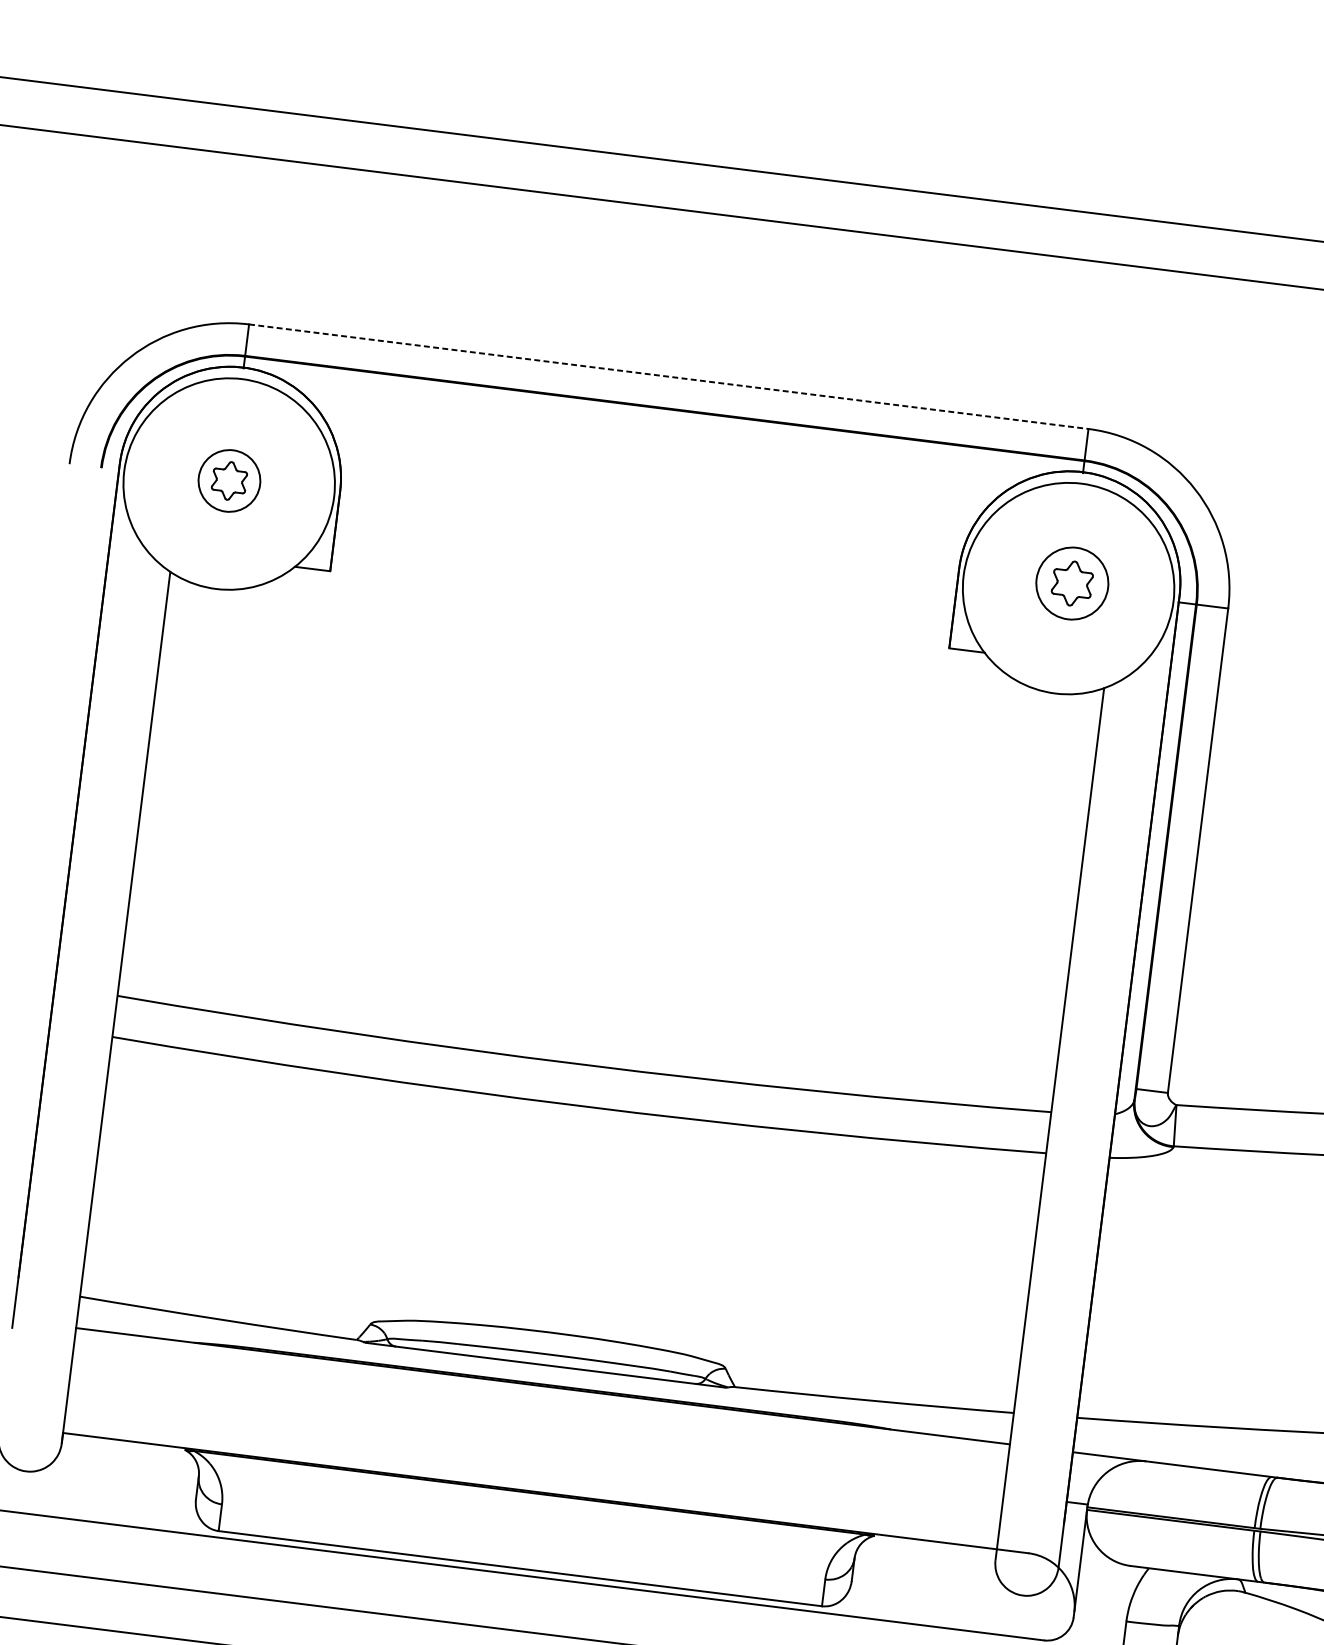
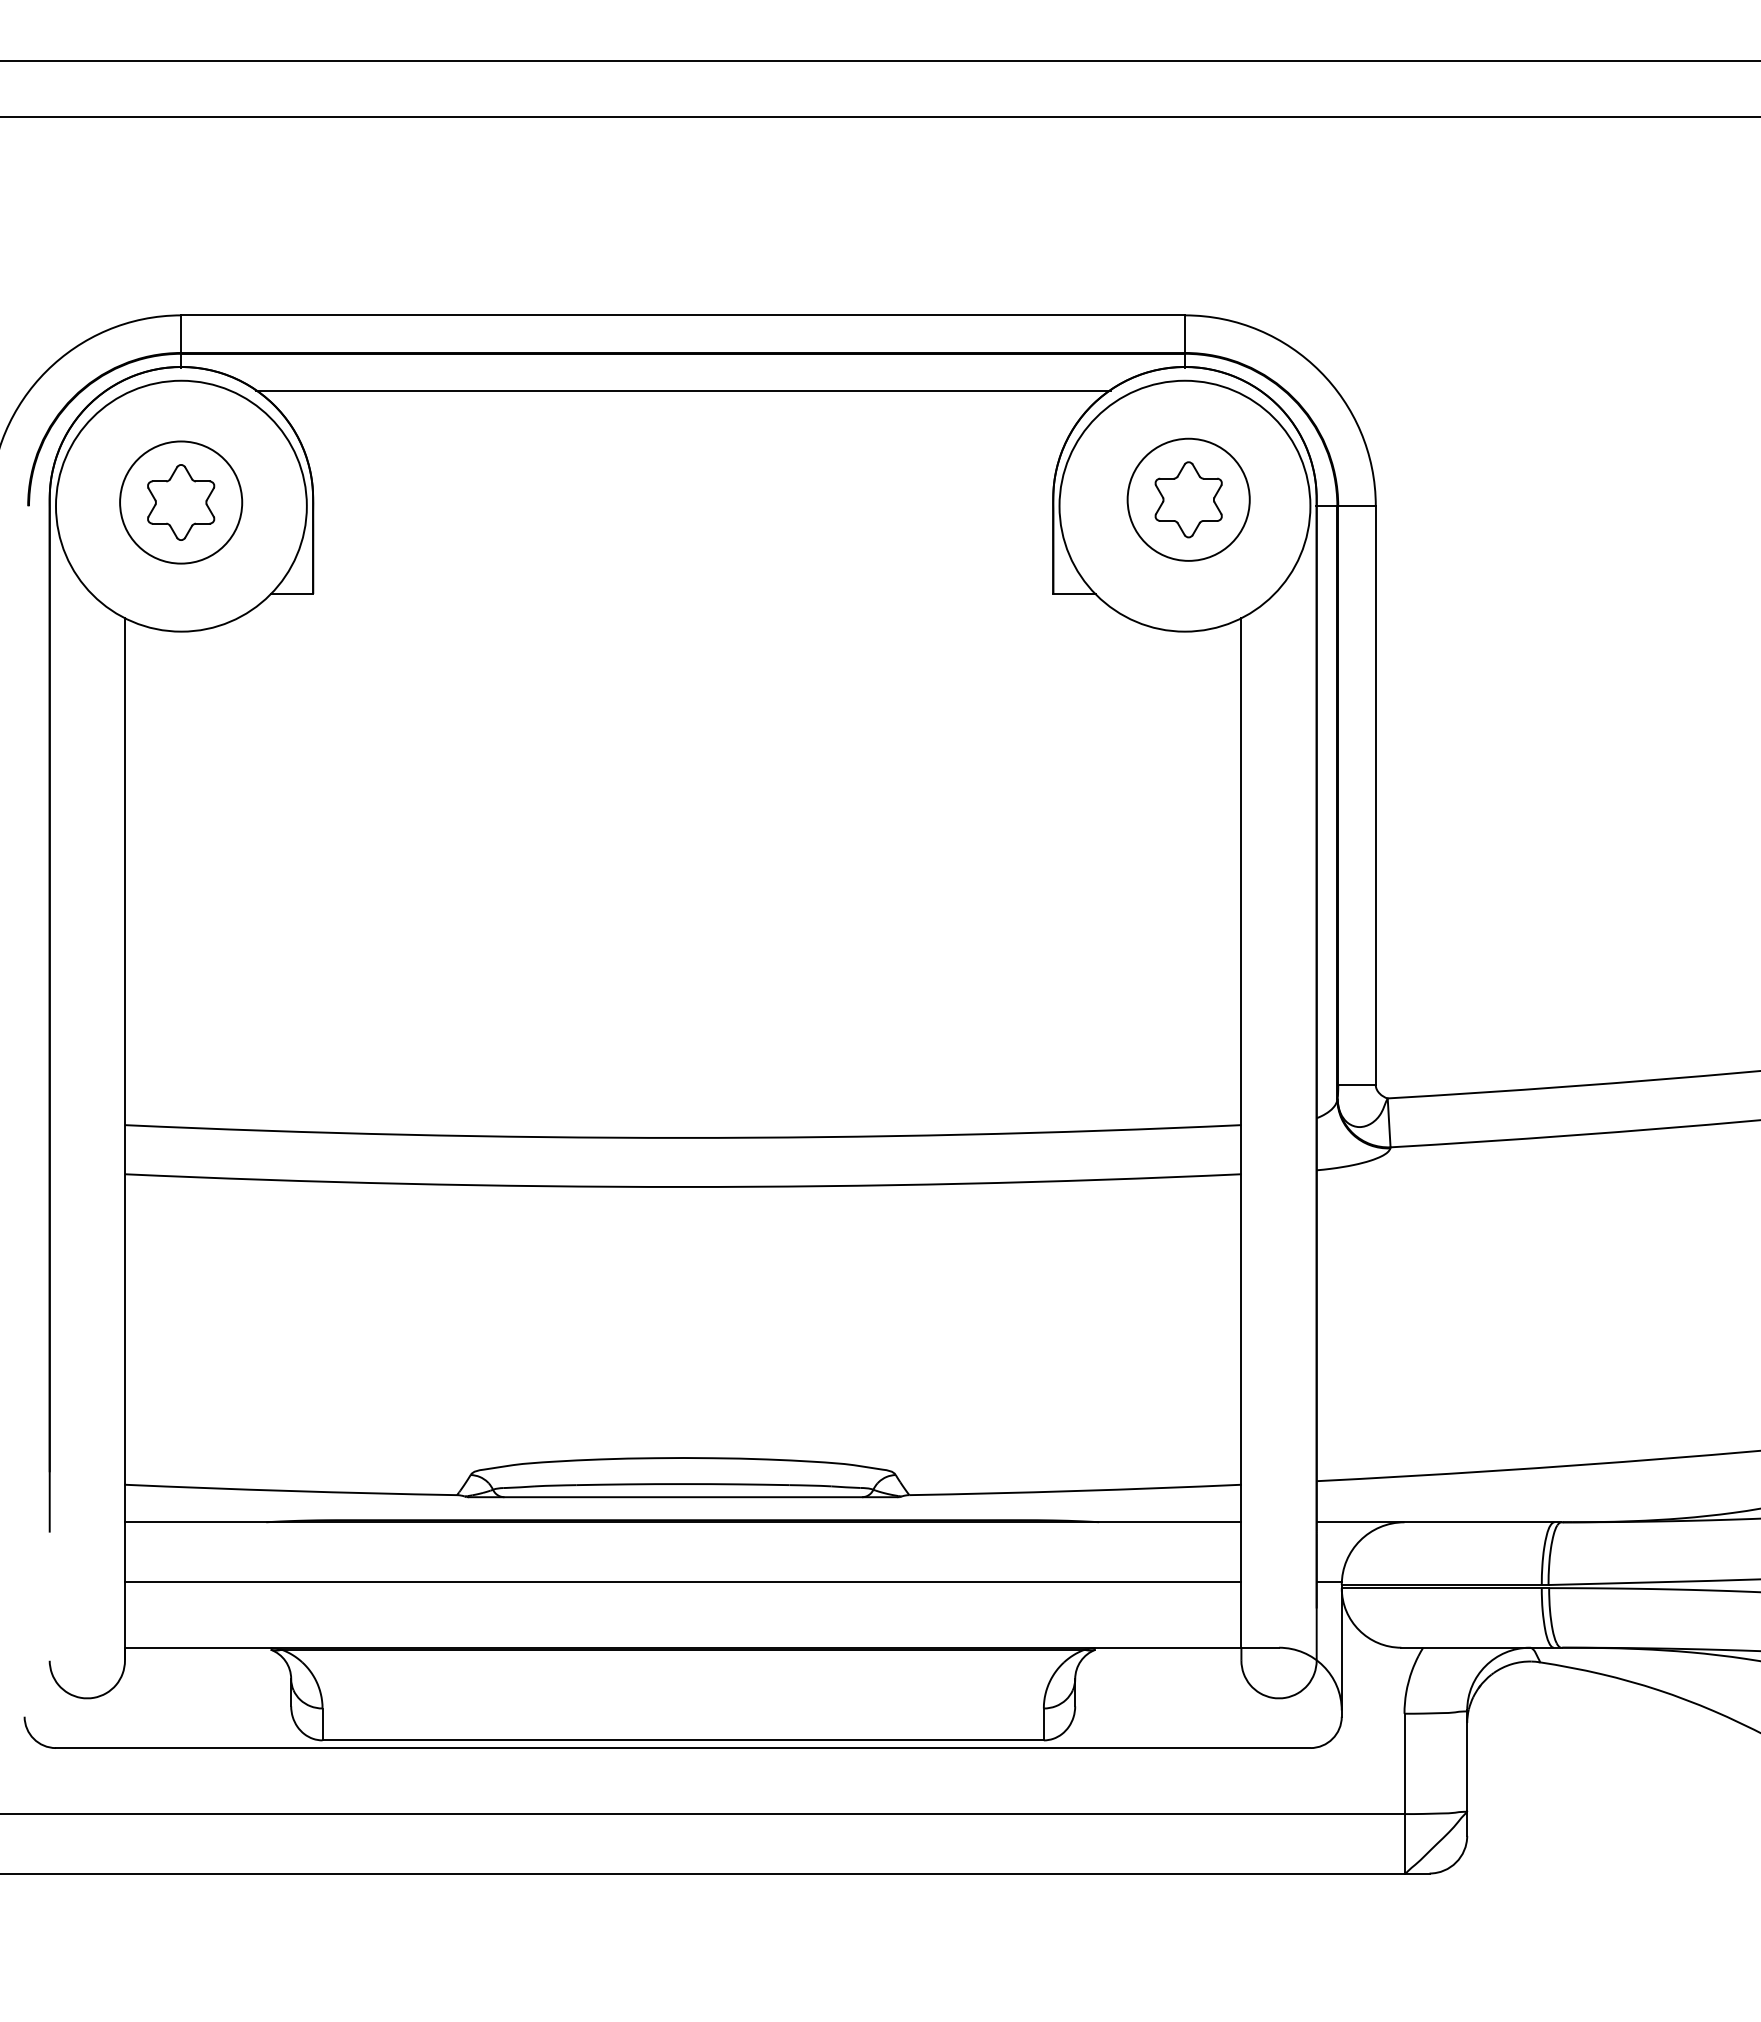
line: (669, 376) -> (683, 315), dashed -> solid
line: (660, 440) -> (682, 391), added
part: (229, 480) -> (181, 502), size x1.67
part: (1072, 583) -> (1188, 499), size x1.43
line: (536, 1435) -> (682, 1581), added

